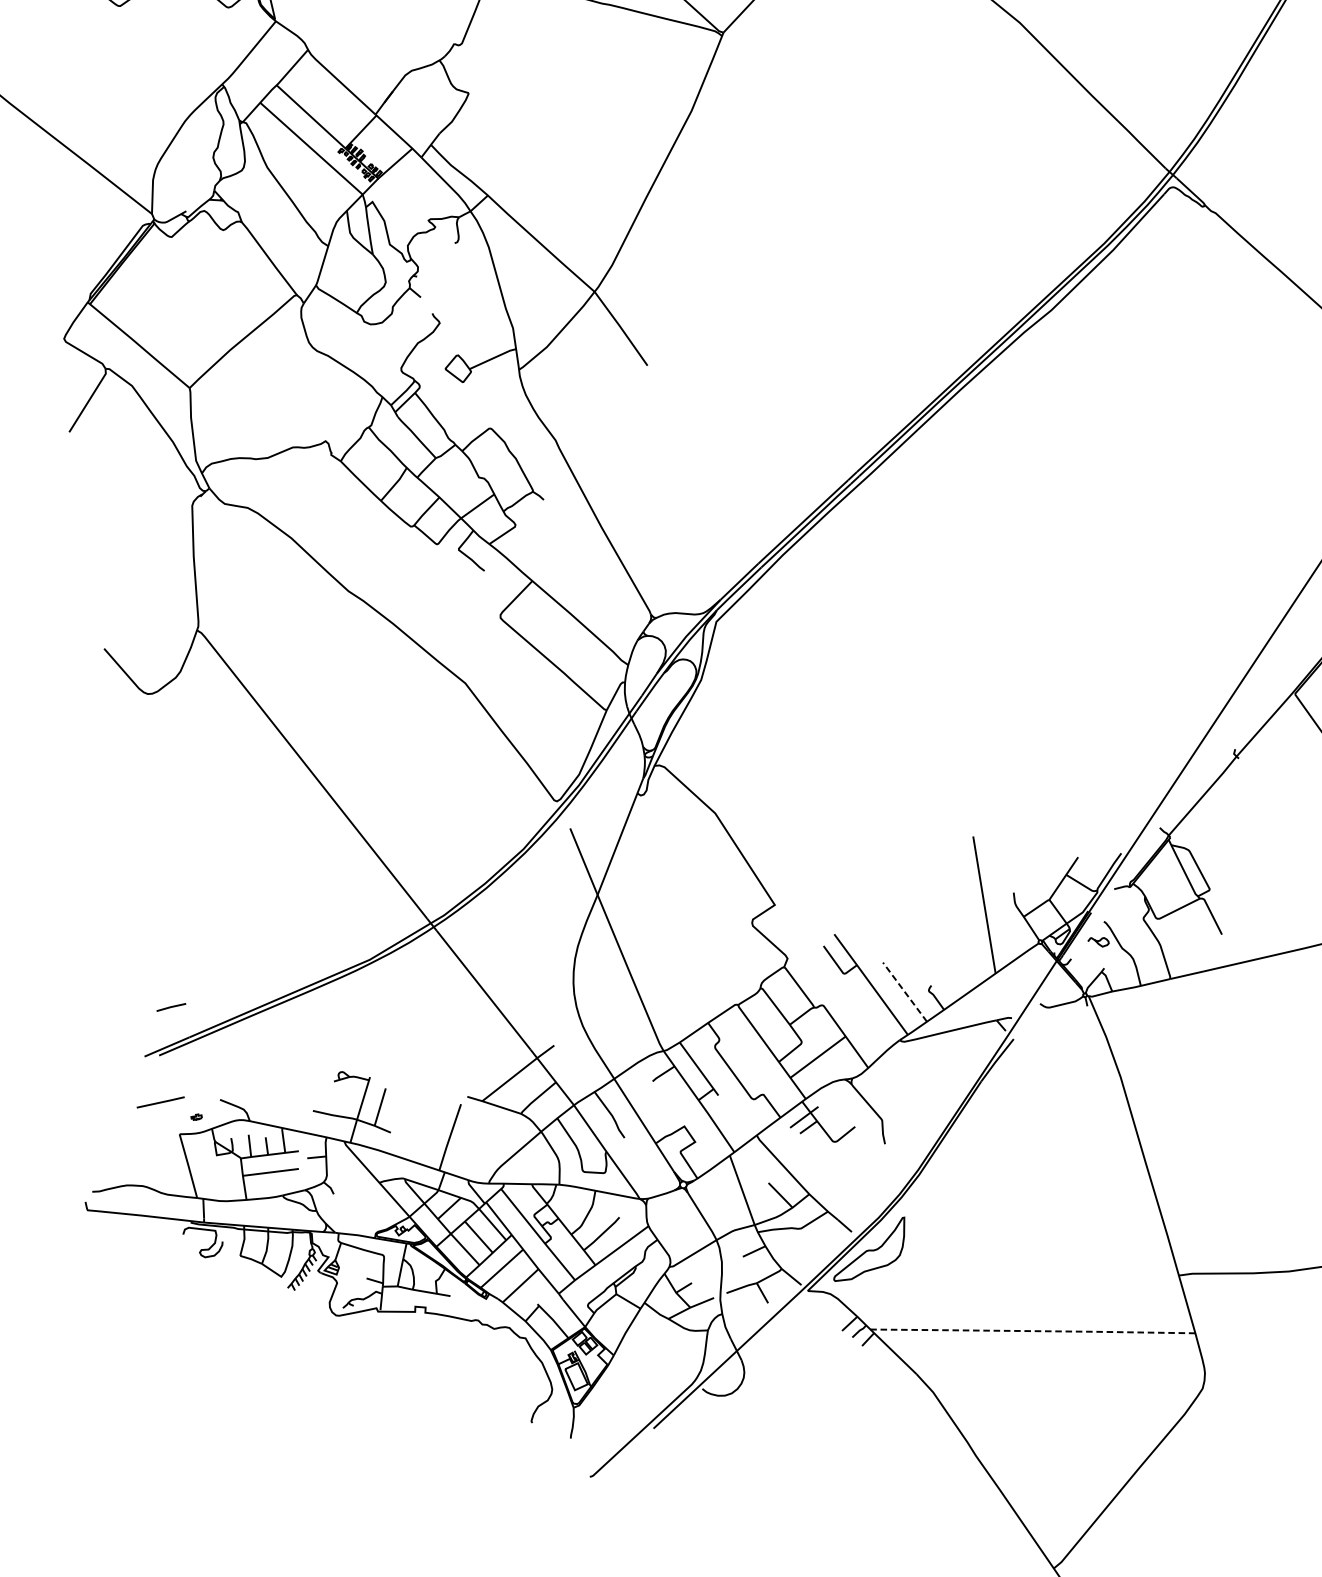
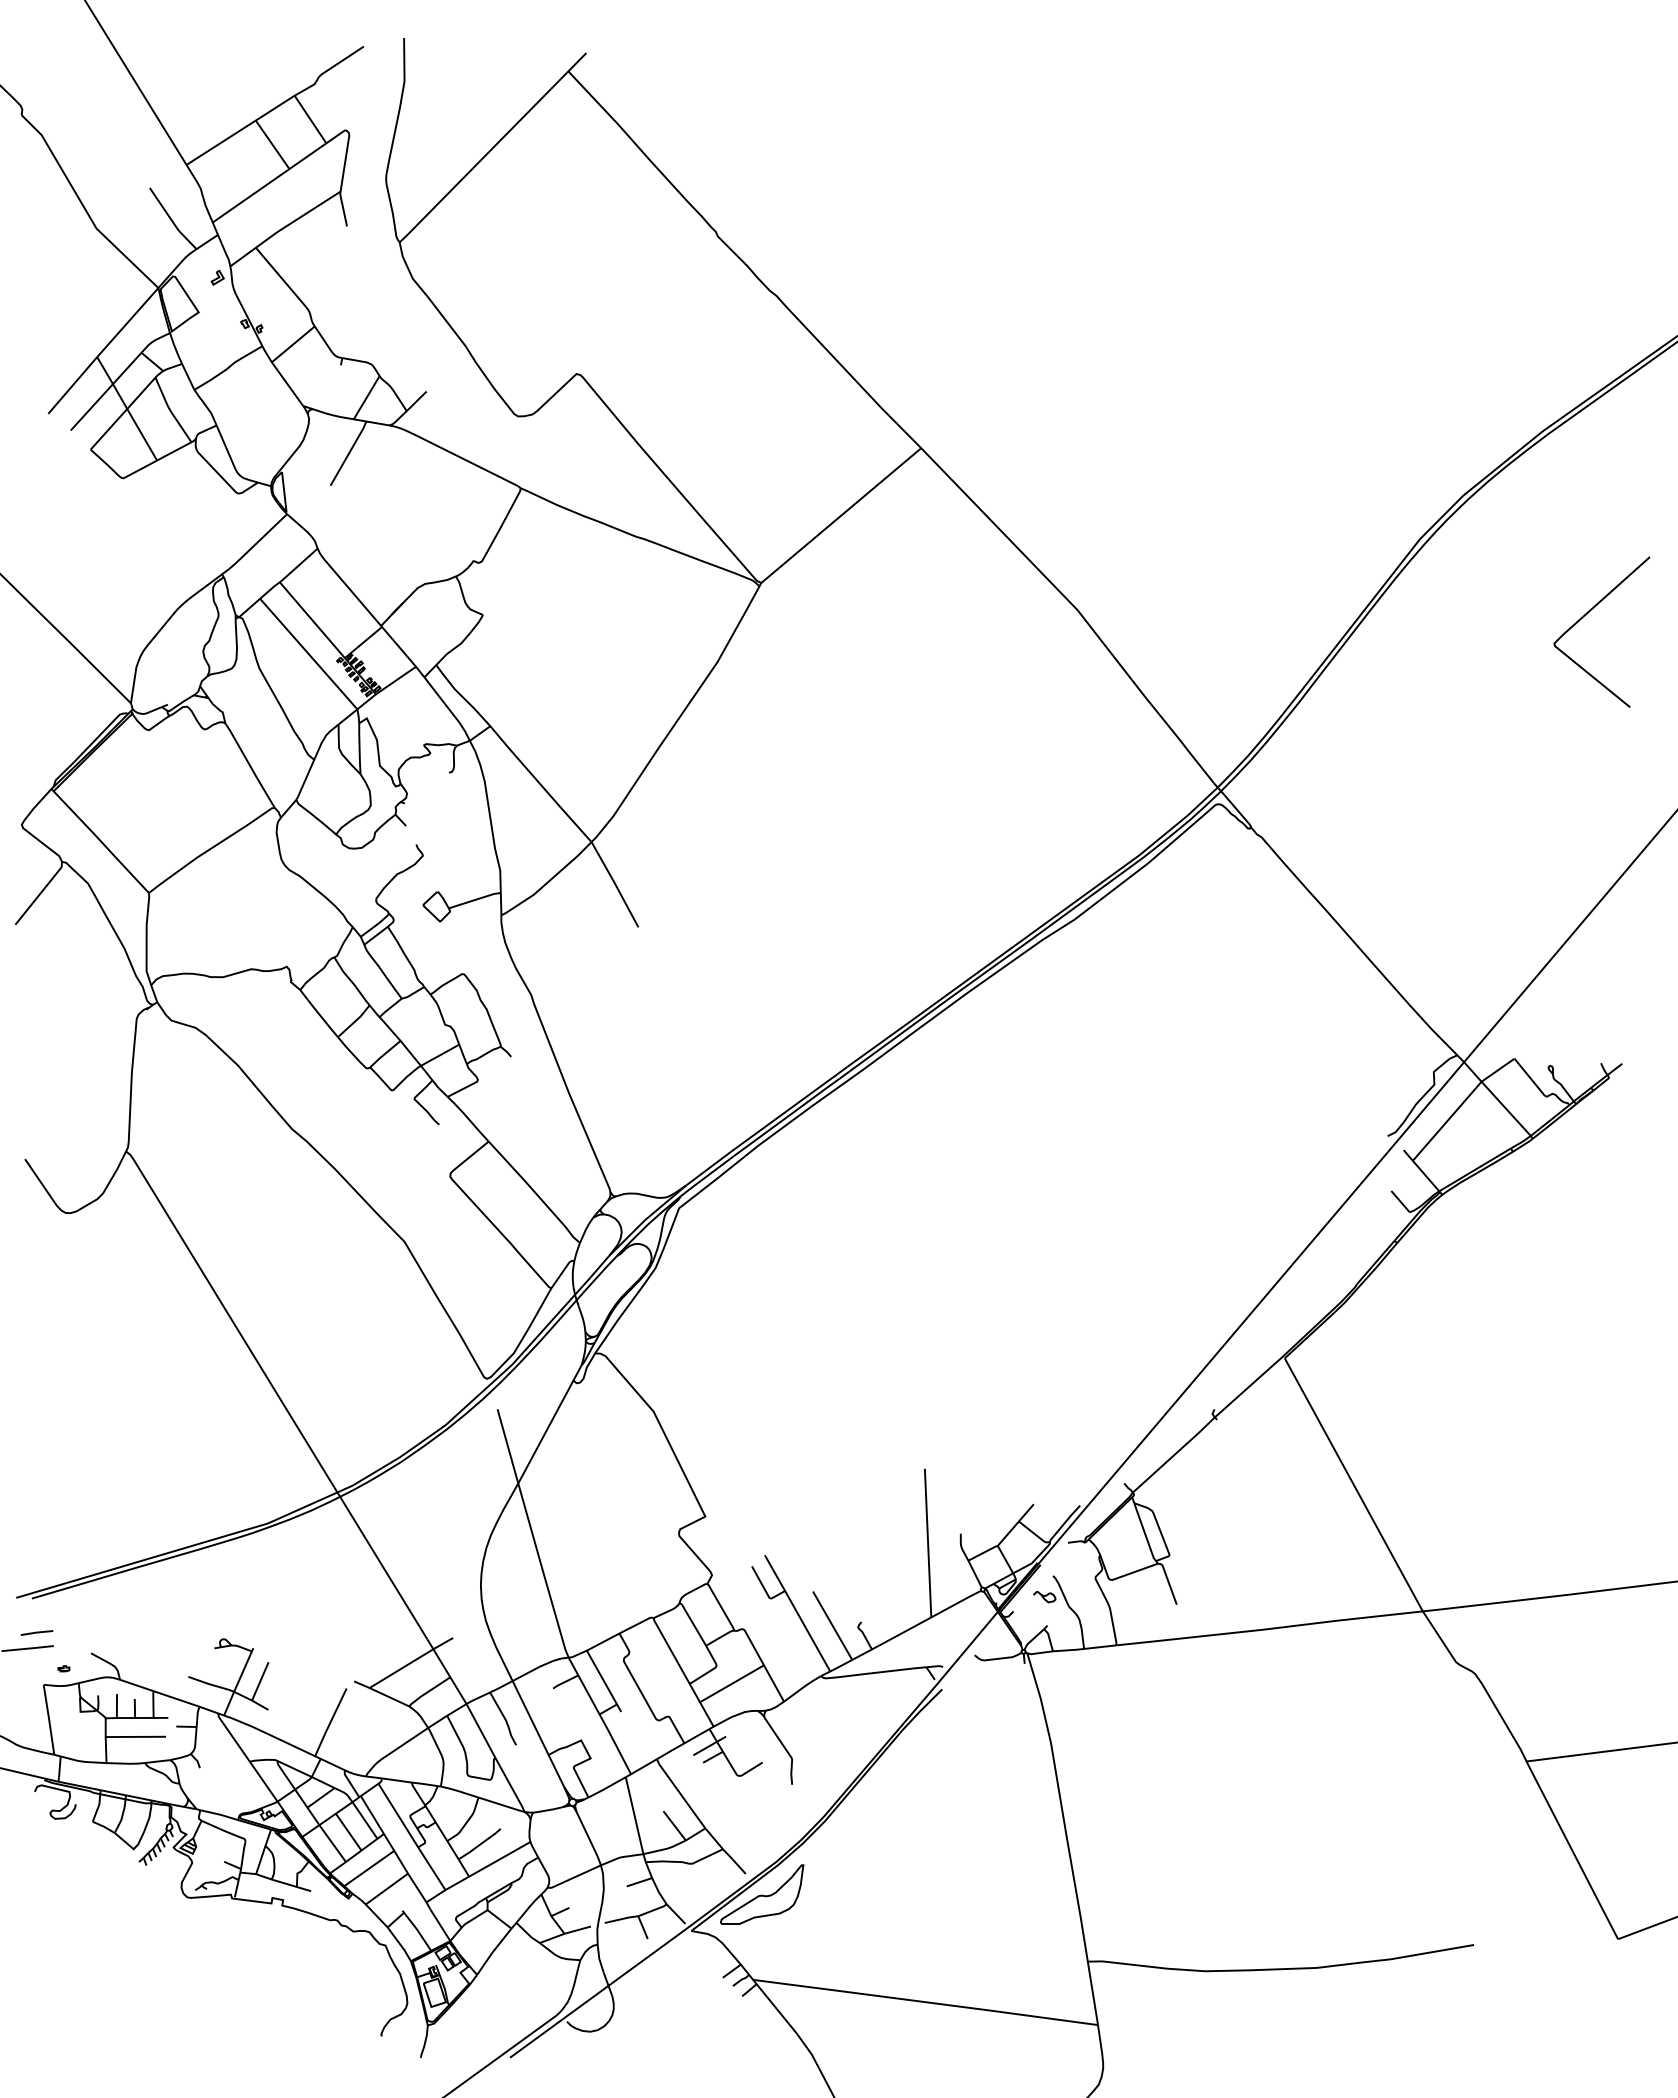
line: (904, 991) -> (832, 1625), dashed -> solid
line: (170, 1007) -> (36, 1632), moved
line: (1032, 1331) -> (925, 2002), dashed -> solid

